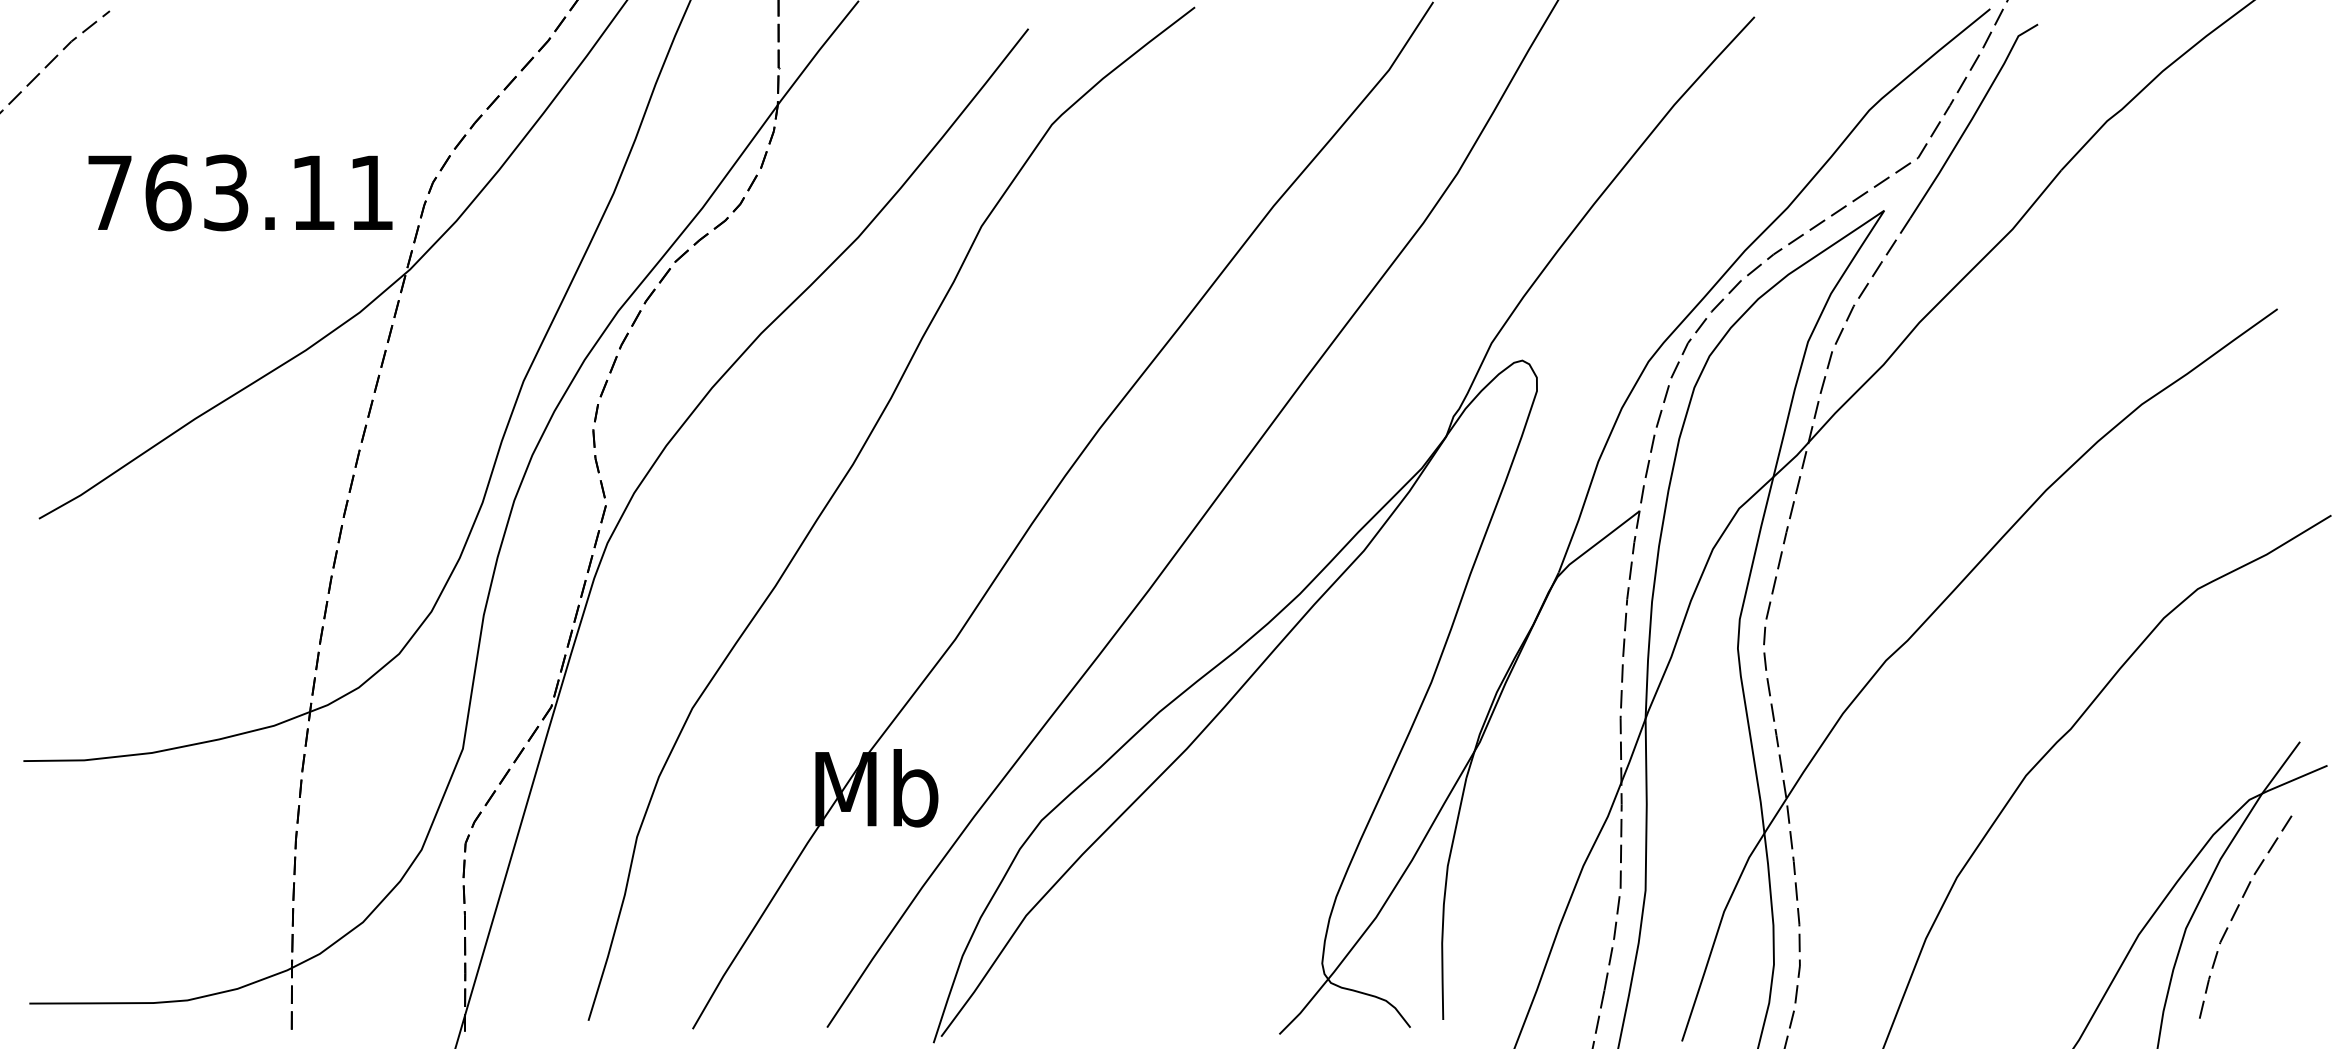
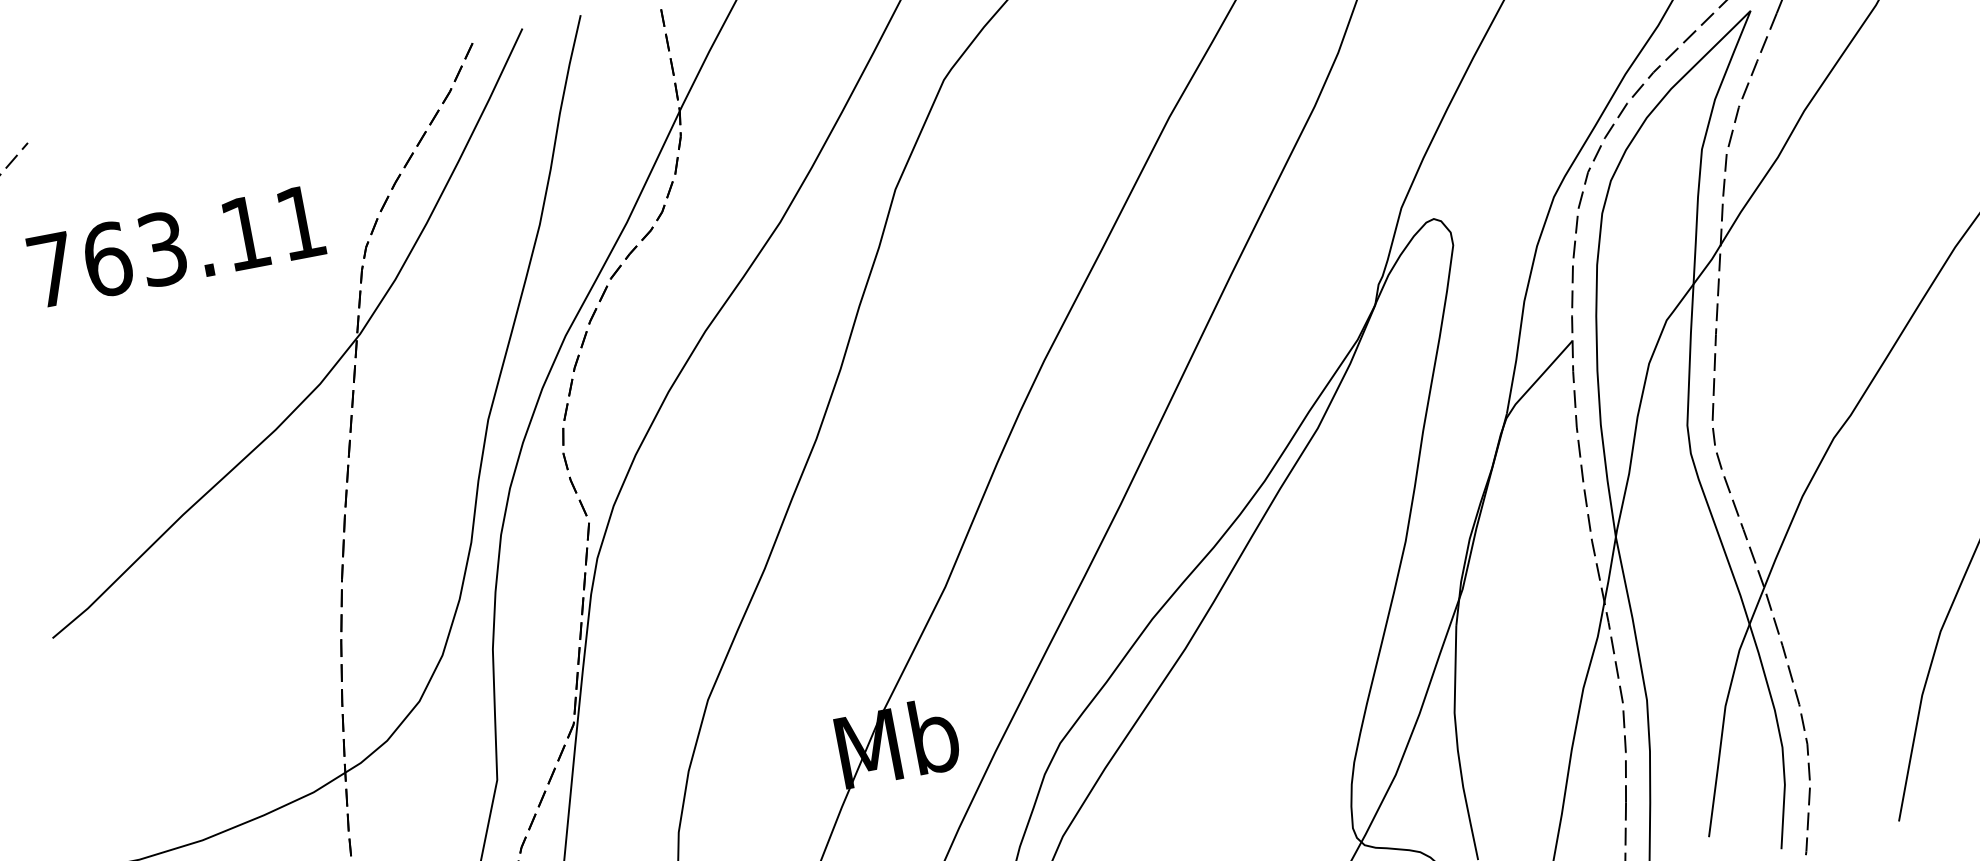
text: (240, 192) -> (176, 246), moved

